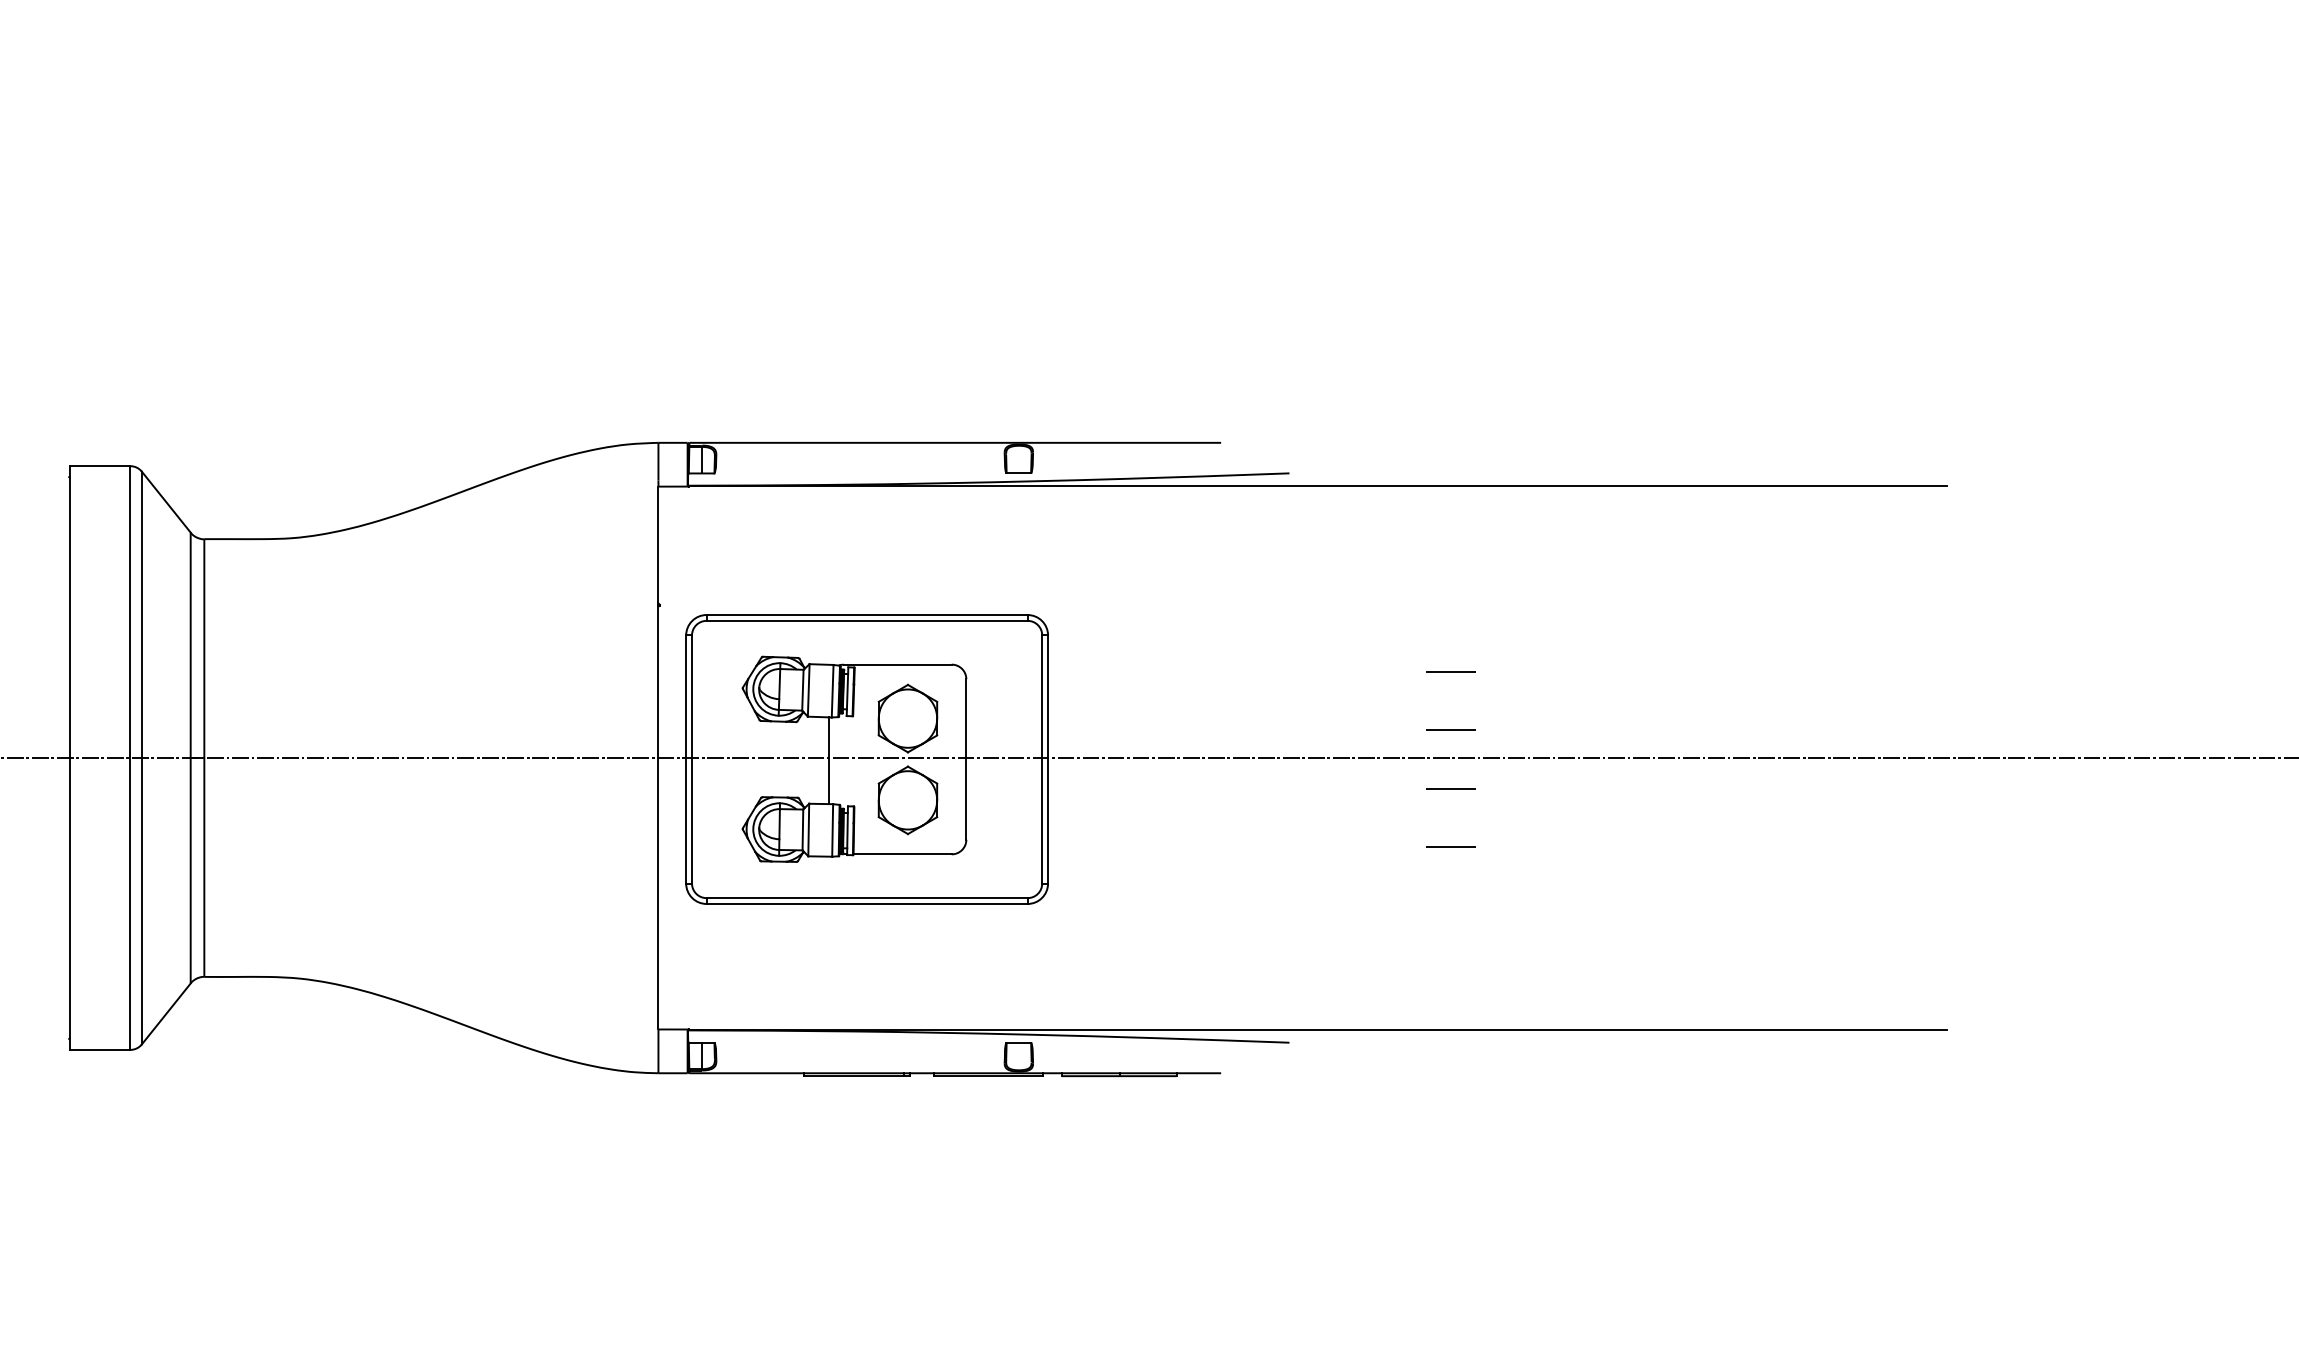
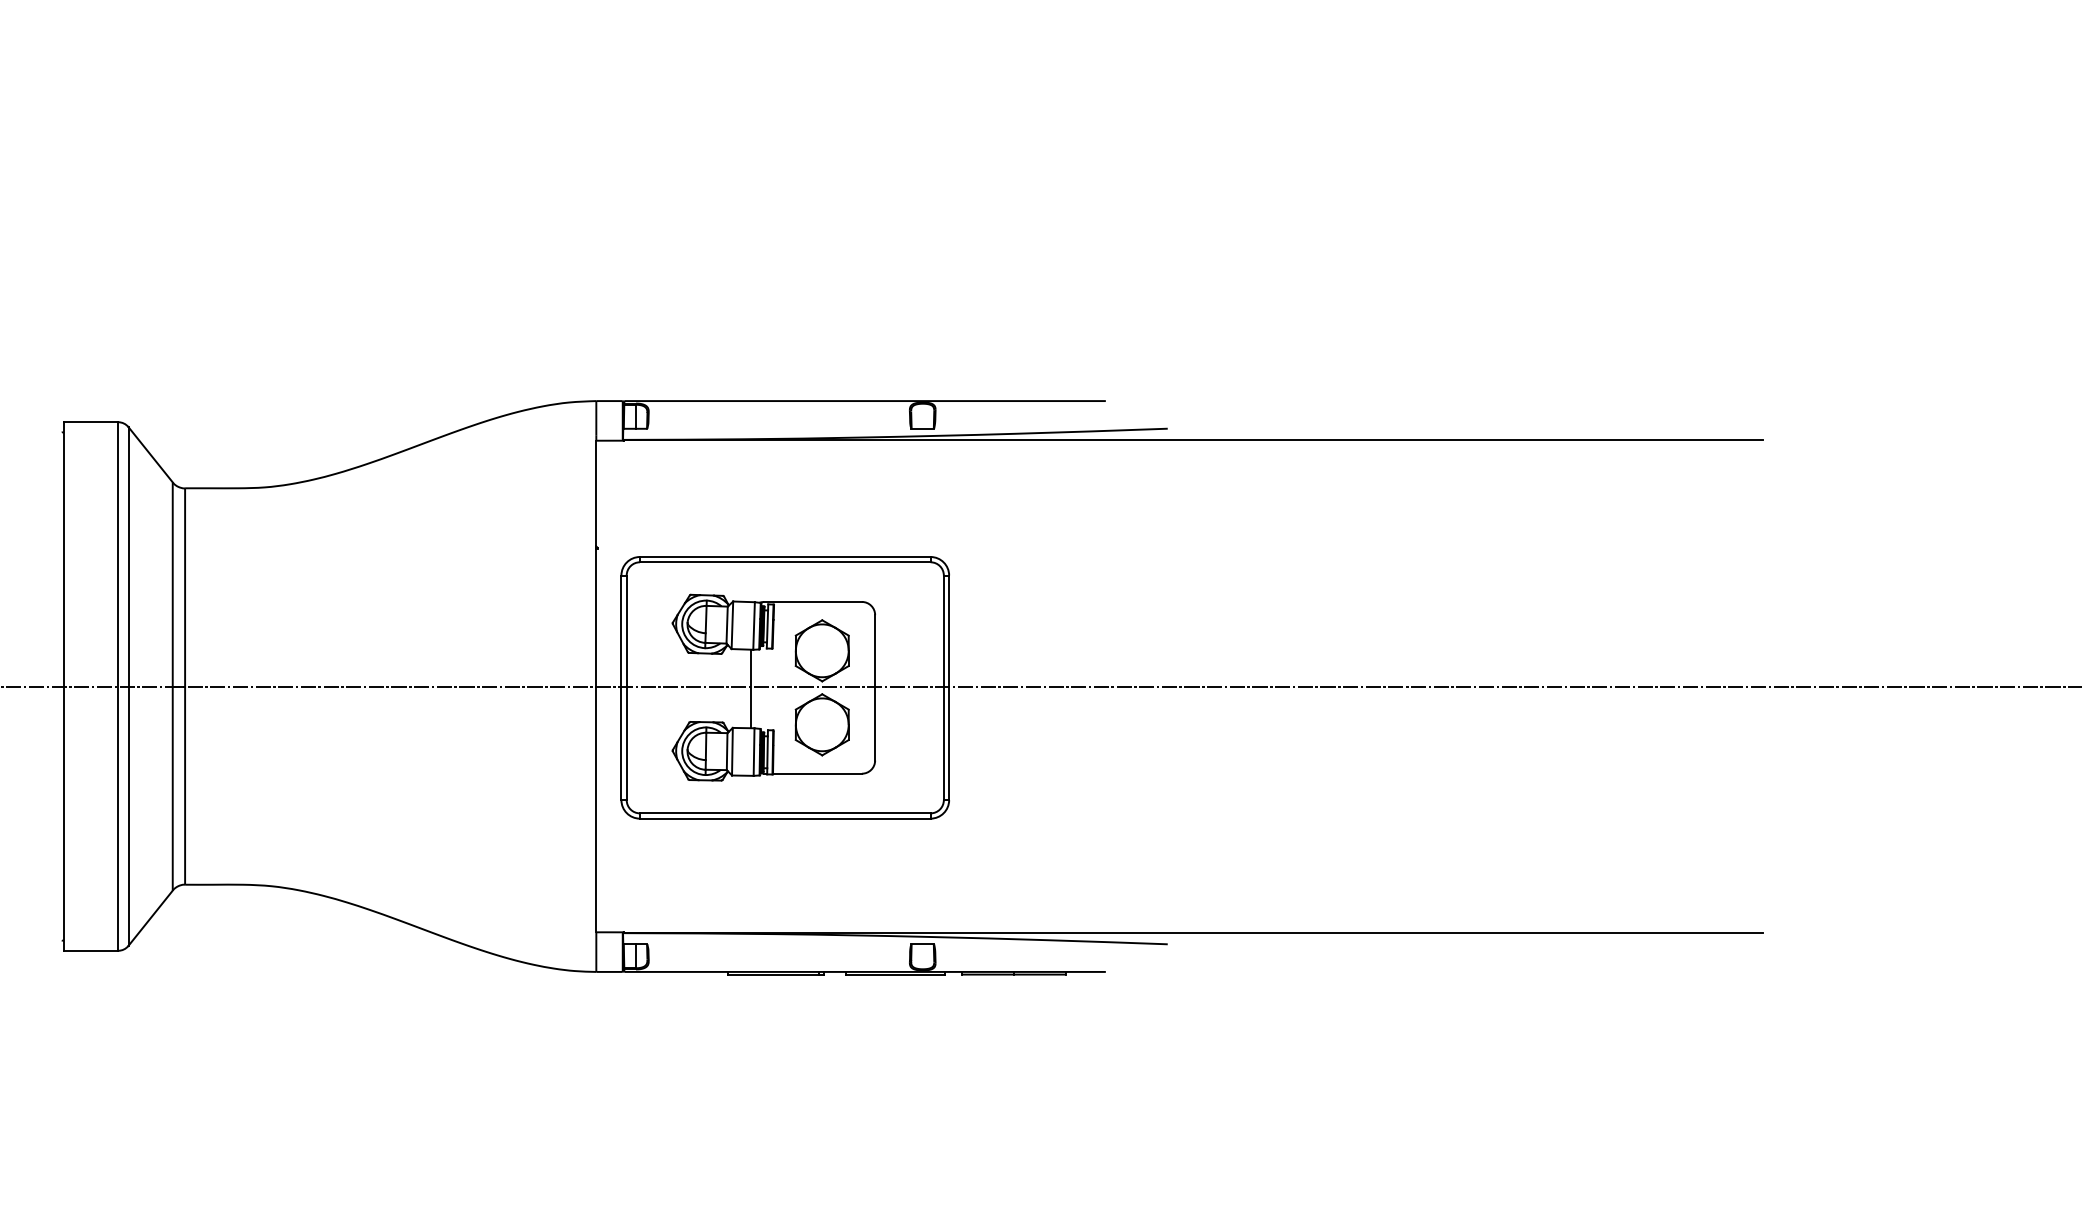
line: (1450, 671) -> (1313, 608), removed
line: (1450, 729) -> (1313, 660), removed
line: (1450, 788) -> (1313, 714), removed
line: (1450, 847) -> (1313, 767), removed

